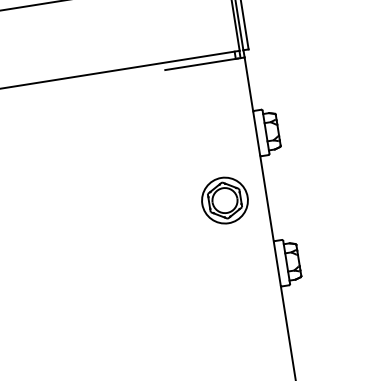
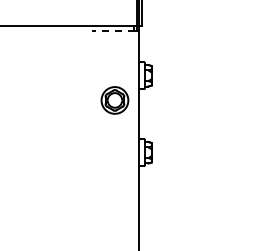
line: (200, 64) -> (113, 30), solid -> dashed
part: (224, 200) -> (114, 100), moved

